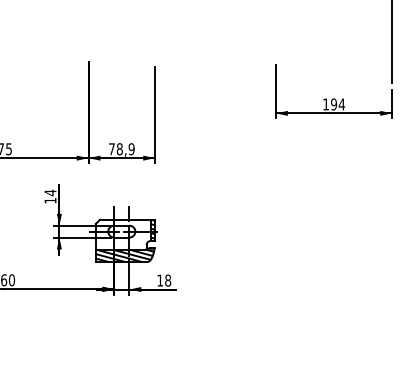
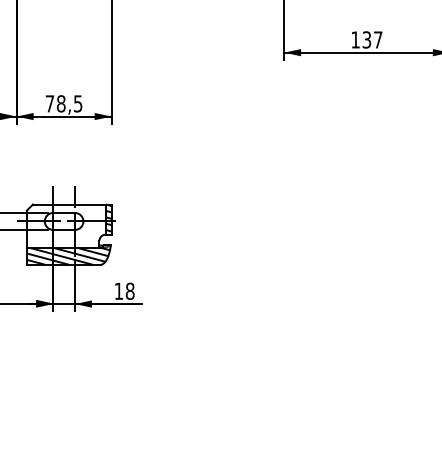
text: (338, 104) -> (373, 40), 194 -> 137
text: (131, 148) -> (77, 102), 78,9 -> 78,5

